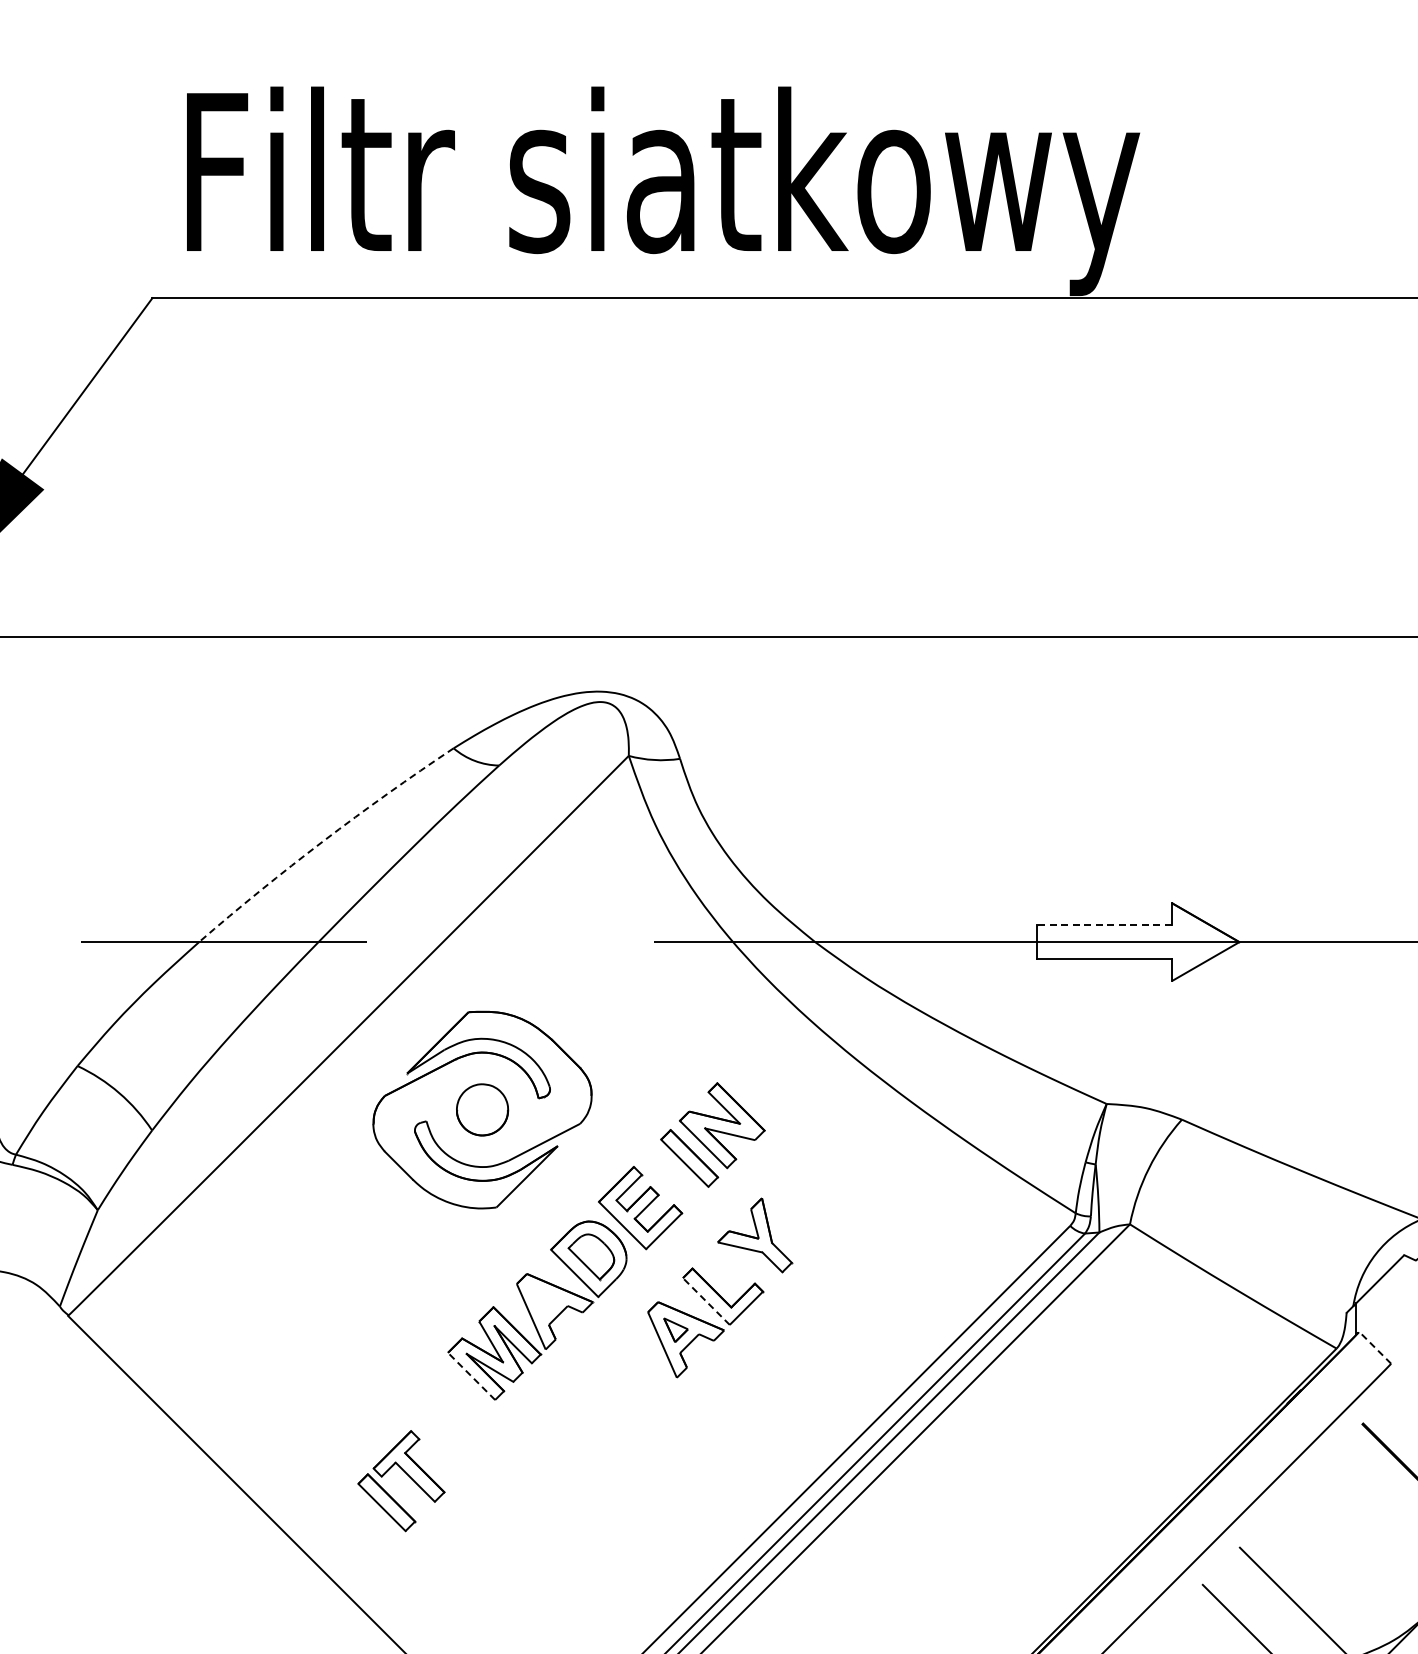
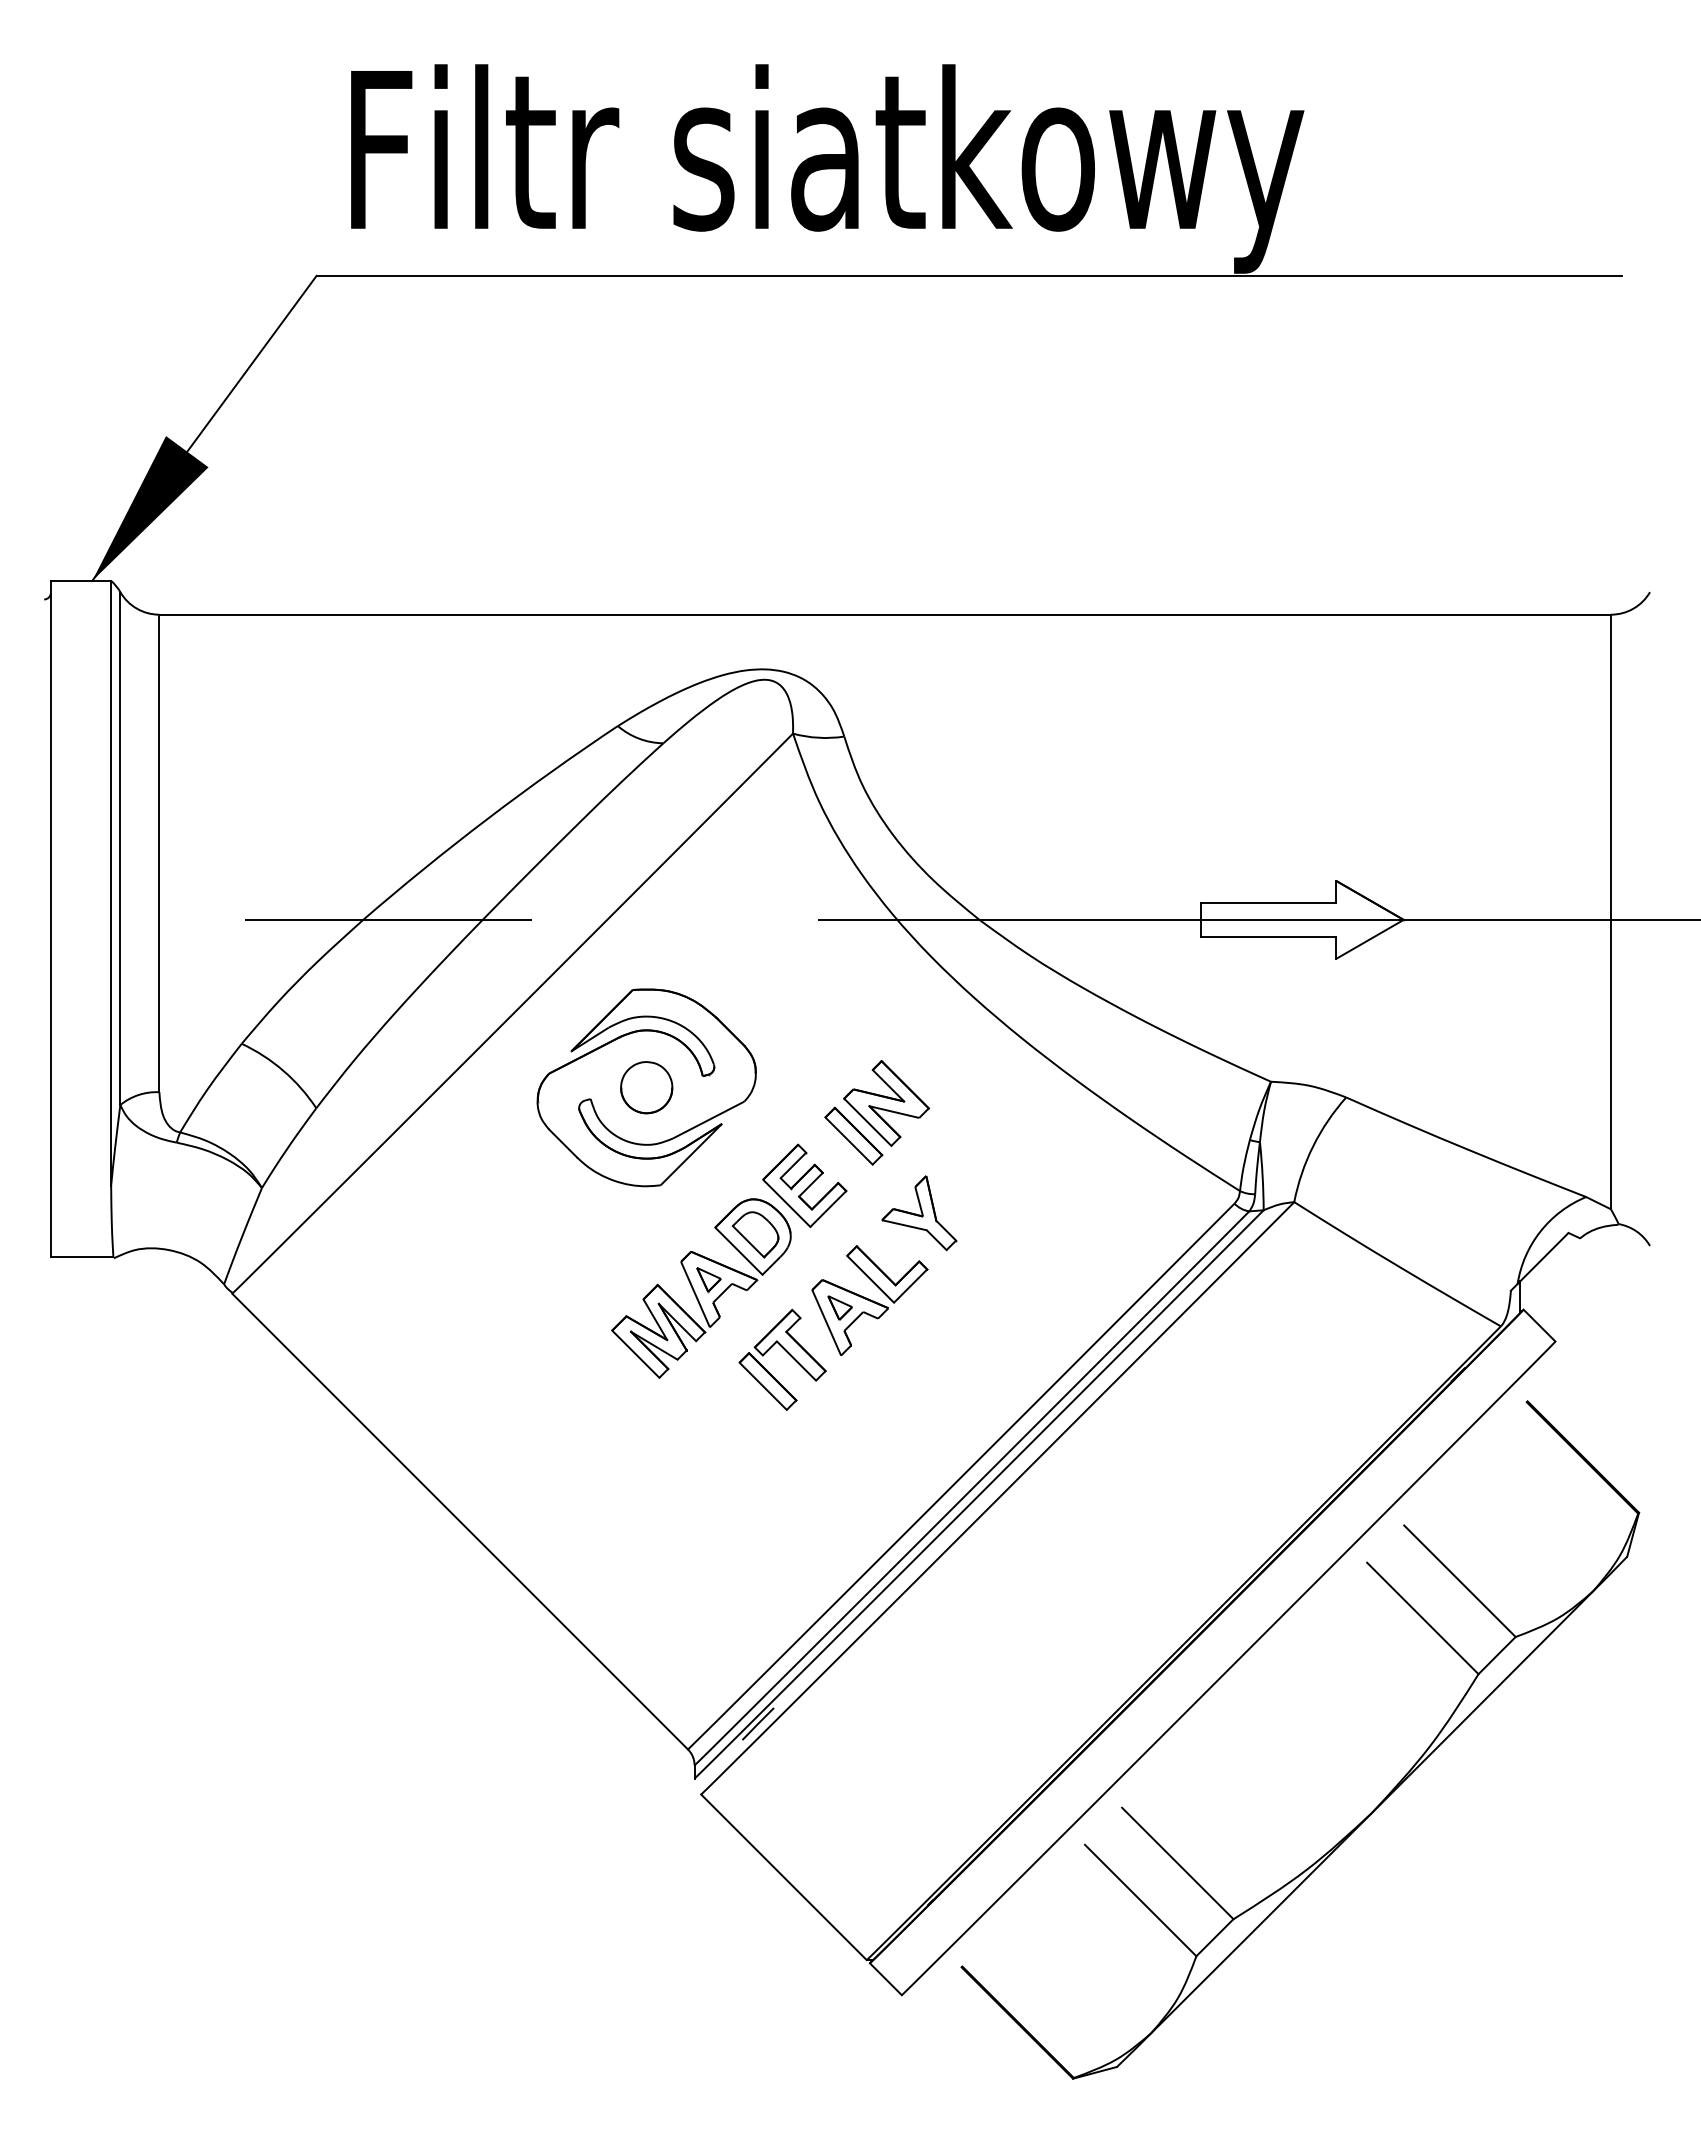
arc: (323, 840) -> (487, 818), dashed -> solid
line: (1104, 924) -> (1268, 902), dashed -> solid
line: (706, 1300) -> (870, 1278), dashed -> solid
part: (544, 1302) -> (708, 1280), added
line: (1375, 1347) -> (1539, 1325), dashed -> solid
line: (471, 1375) -> (635, 1353), dashed -> solid
part: (406, 1474) -> (787, 1353), moved

